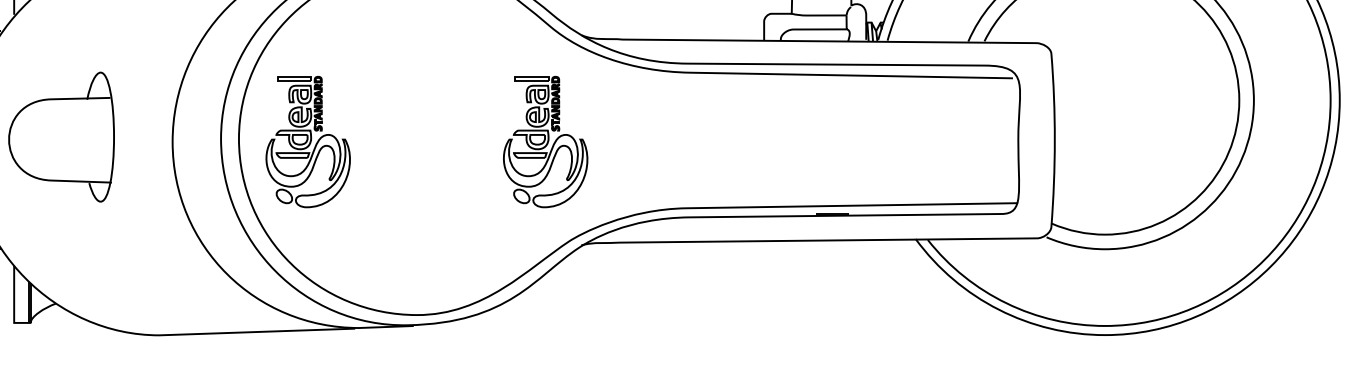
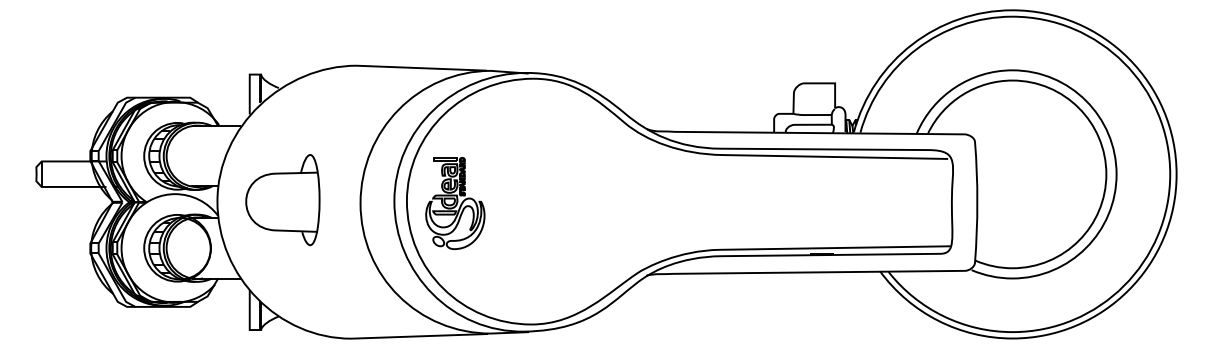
part: (545, 142) -> (621, 203), removed

